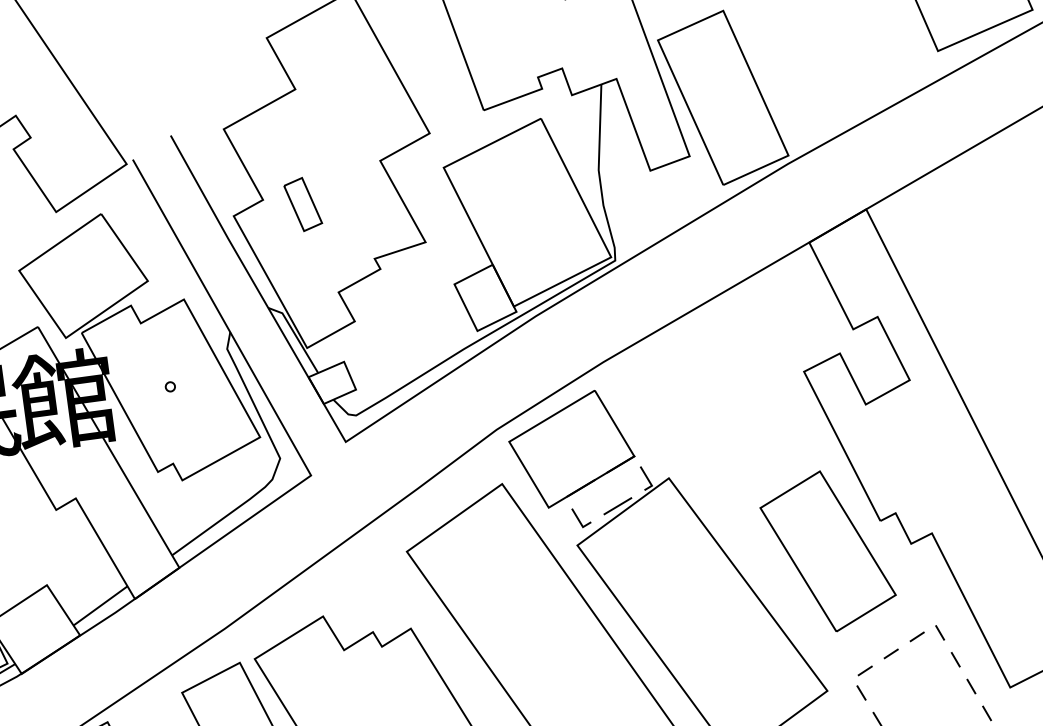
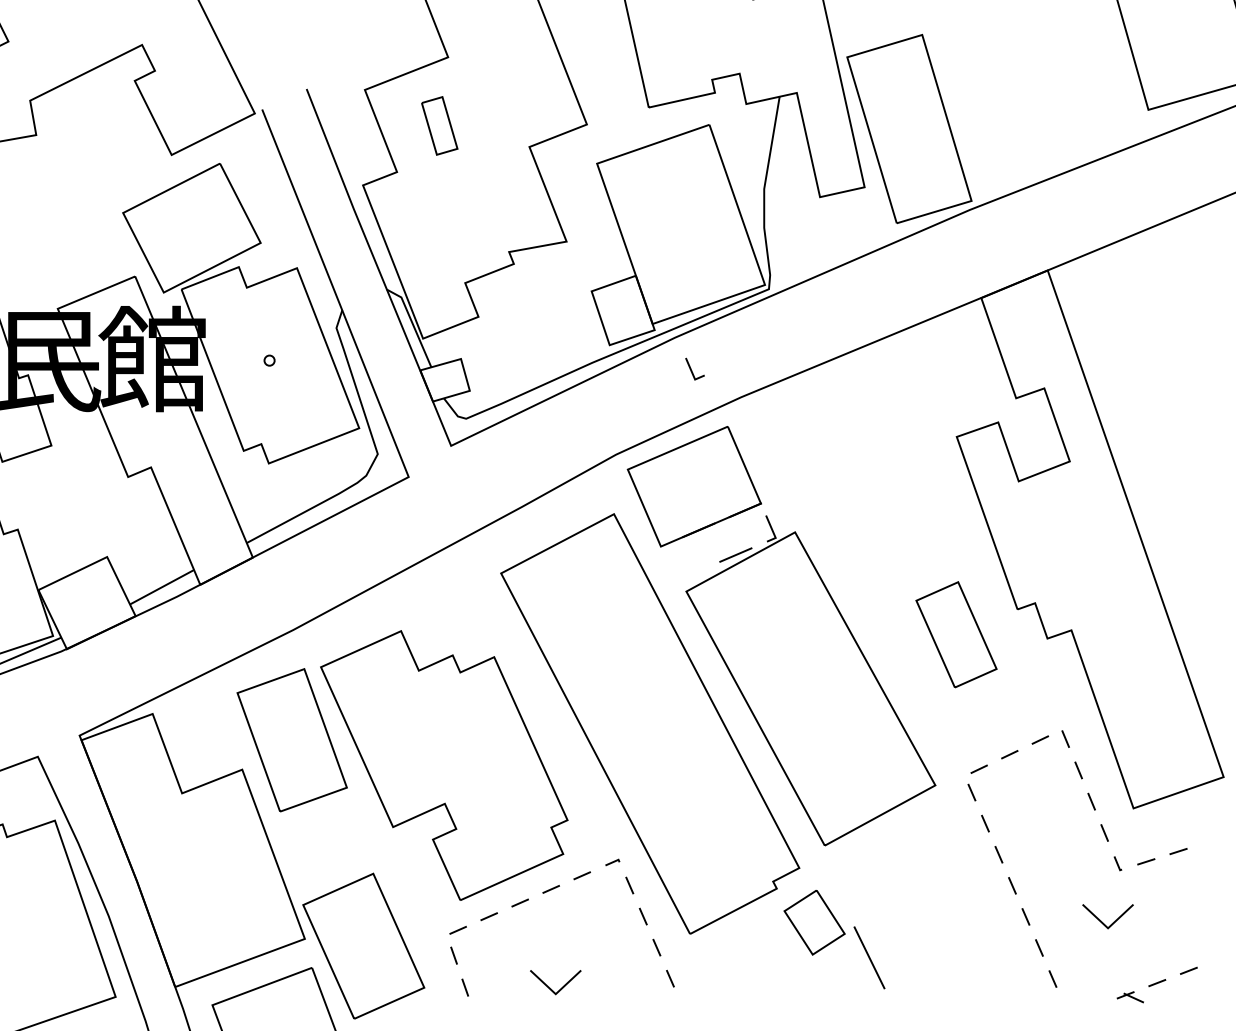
part: (302, 204) -> (439, 125), moved
line: (579, 519) -> (692, 370), moved
part: (828, 551) -> (956, 634), size x0.6

